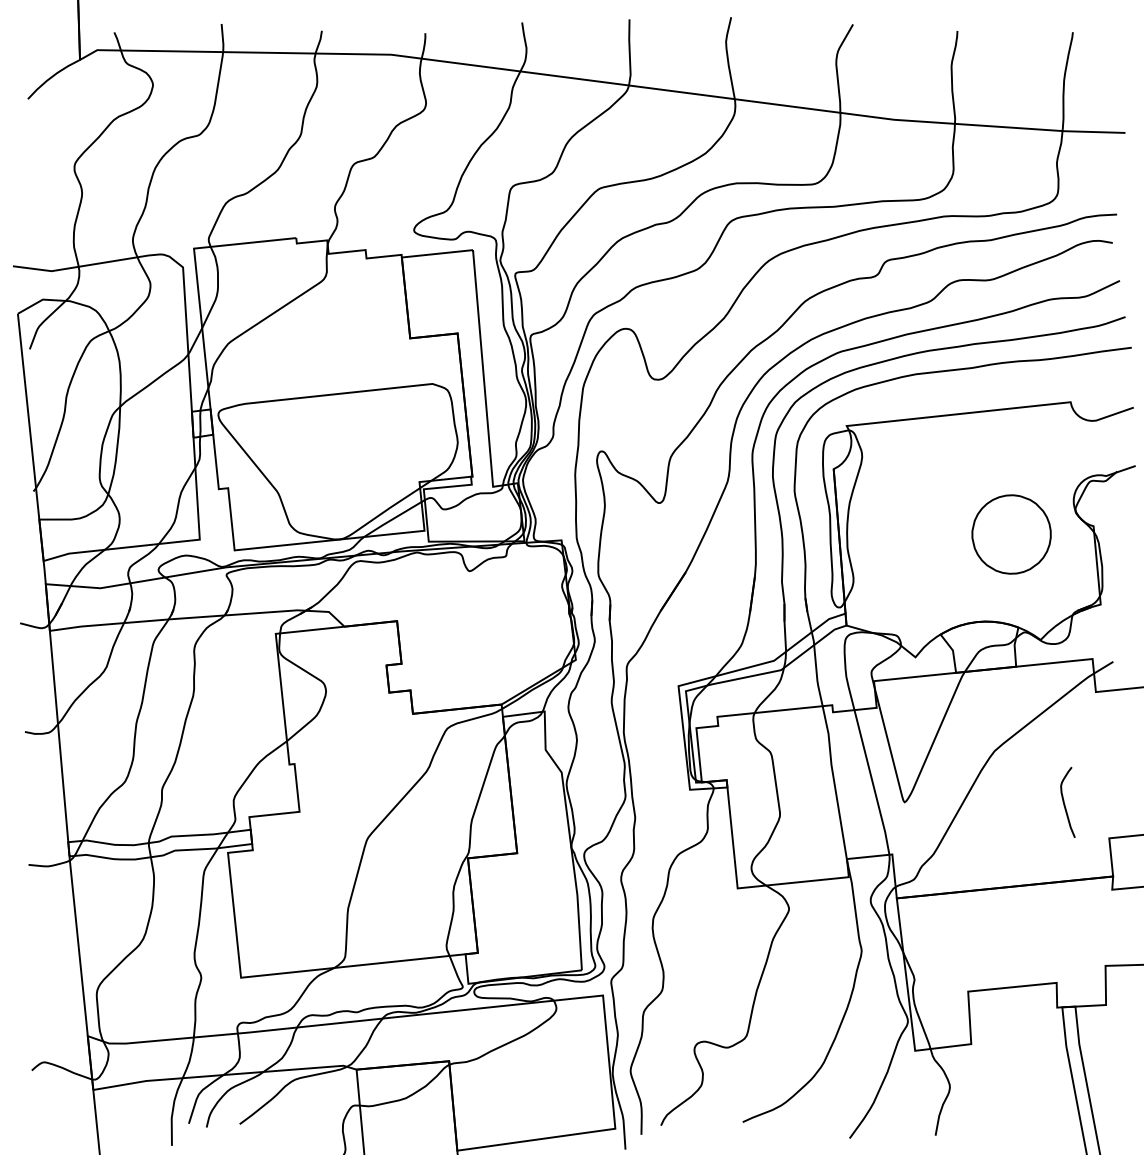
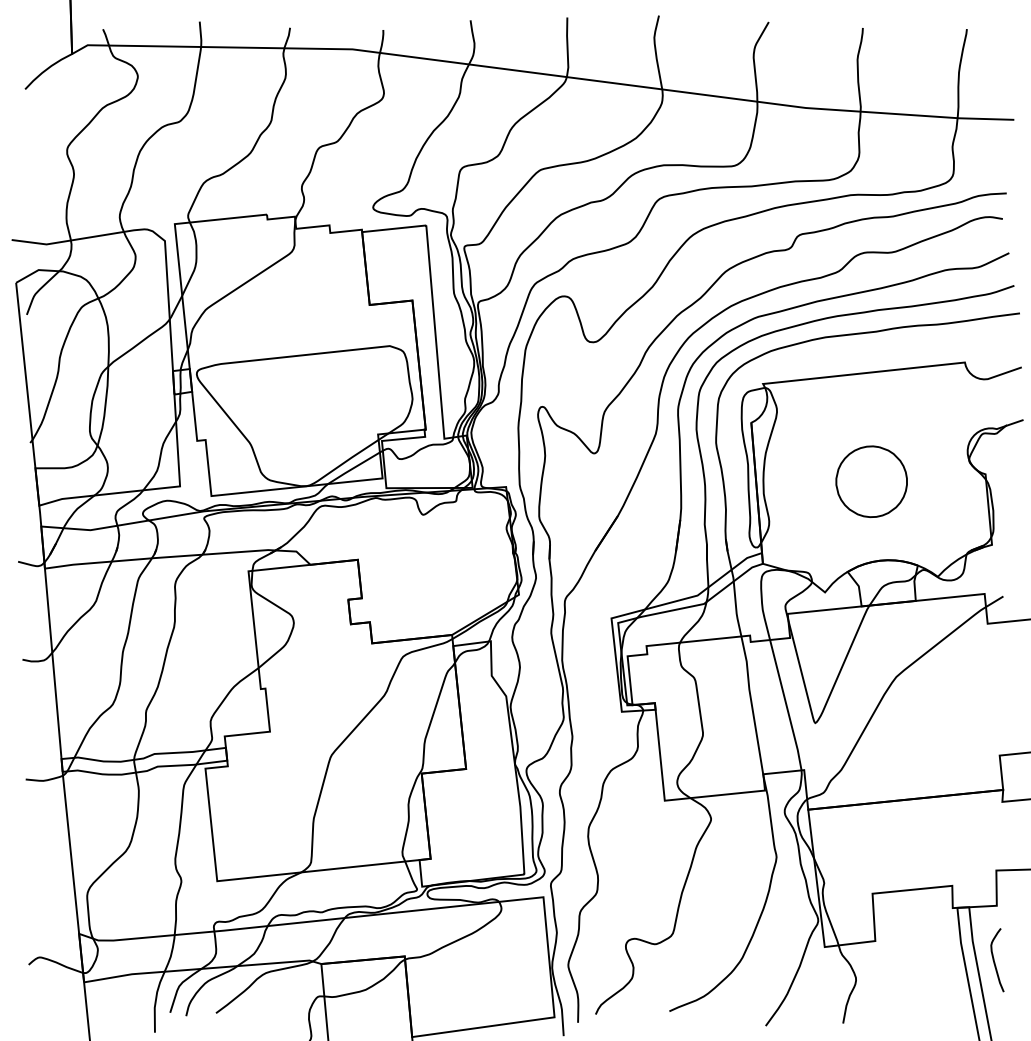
part: (1011, 534) -> (871, 481), moved
curve: (1065, 804) -> (995, 962), moved

